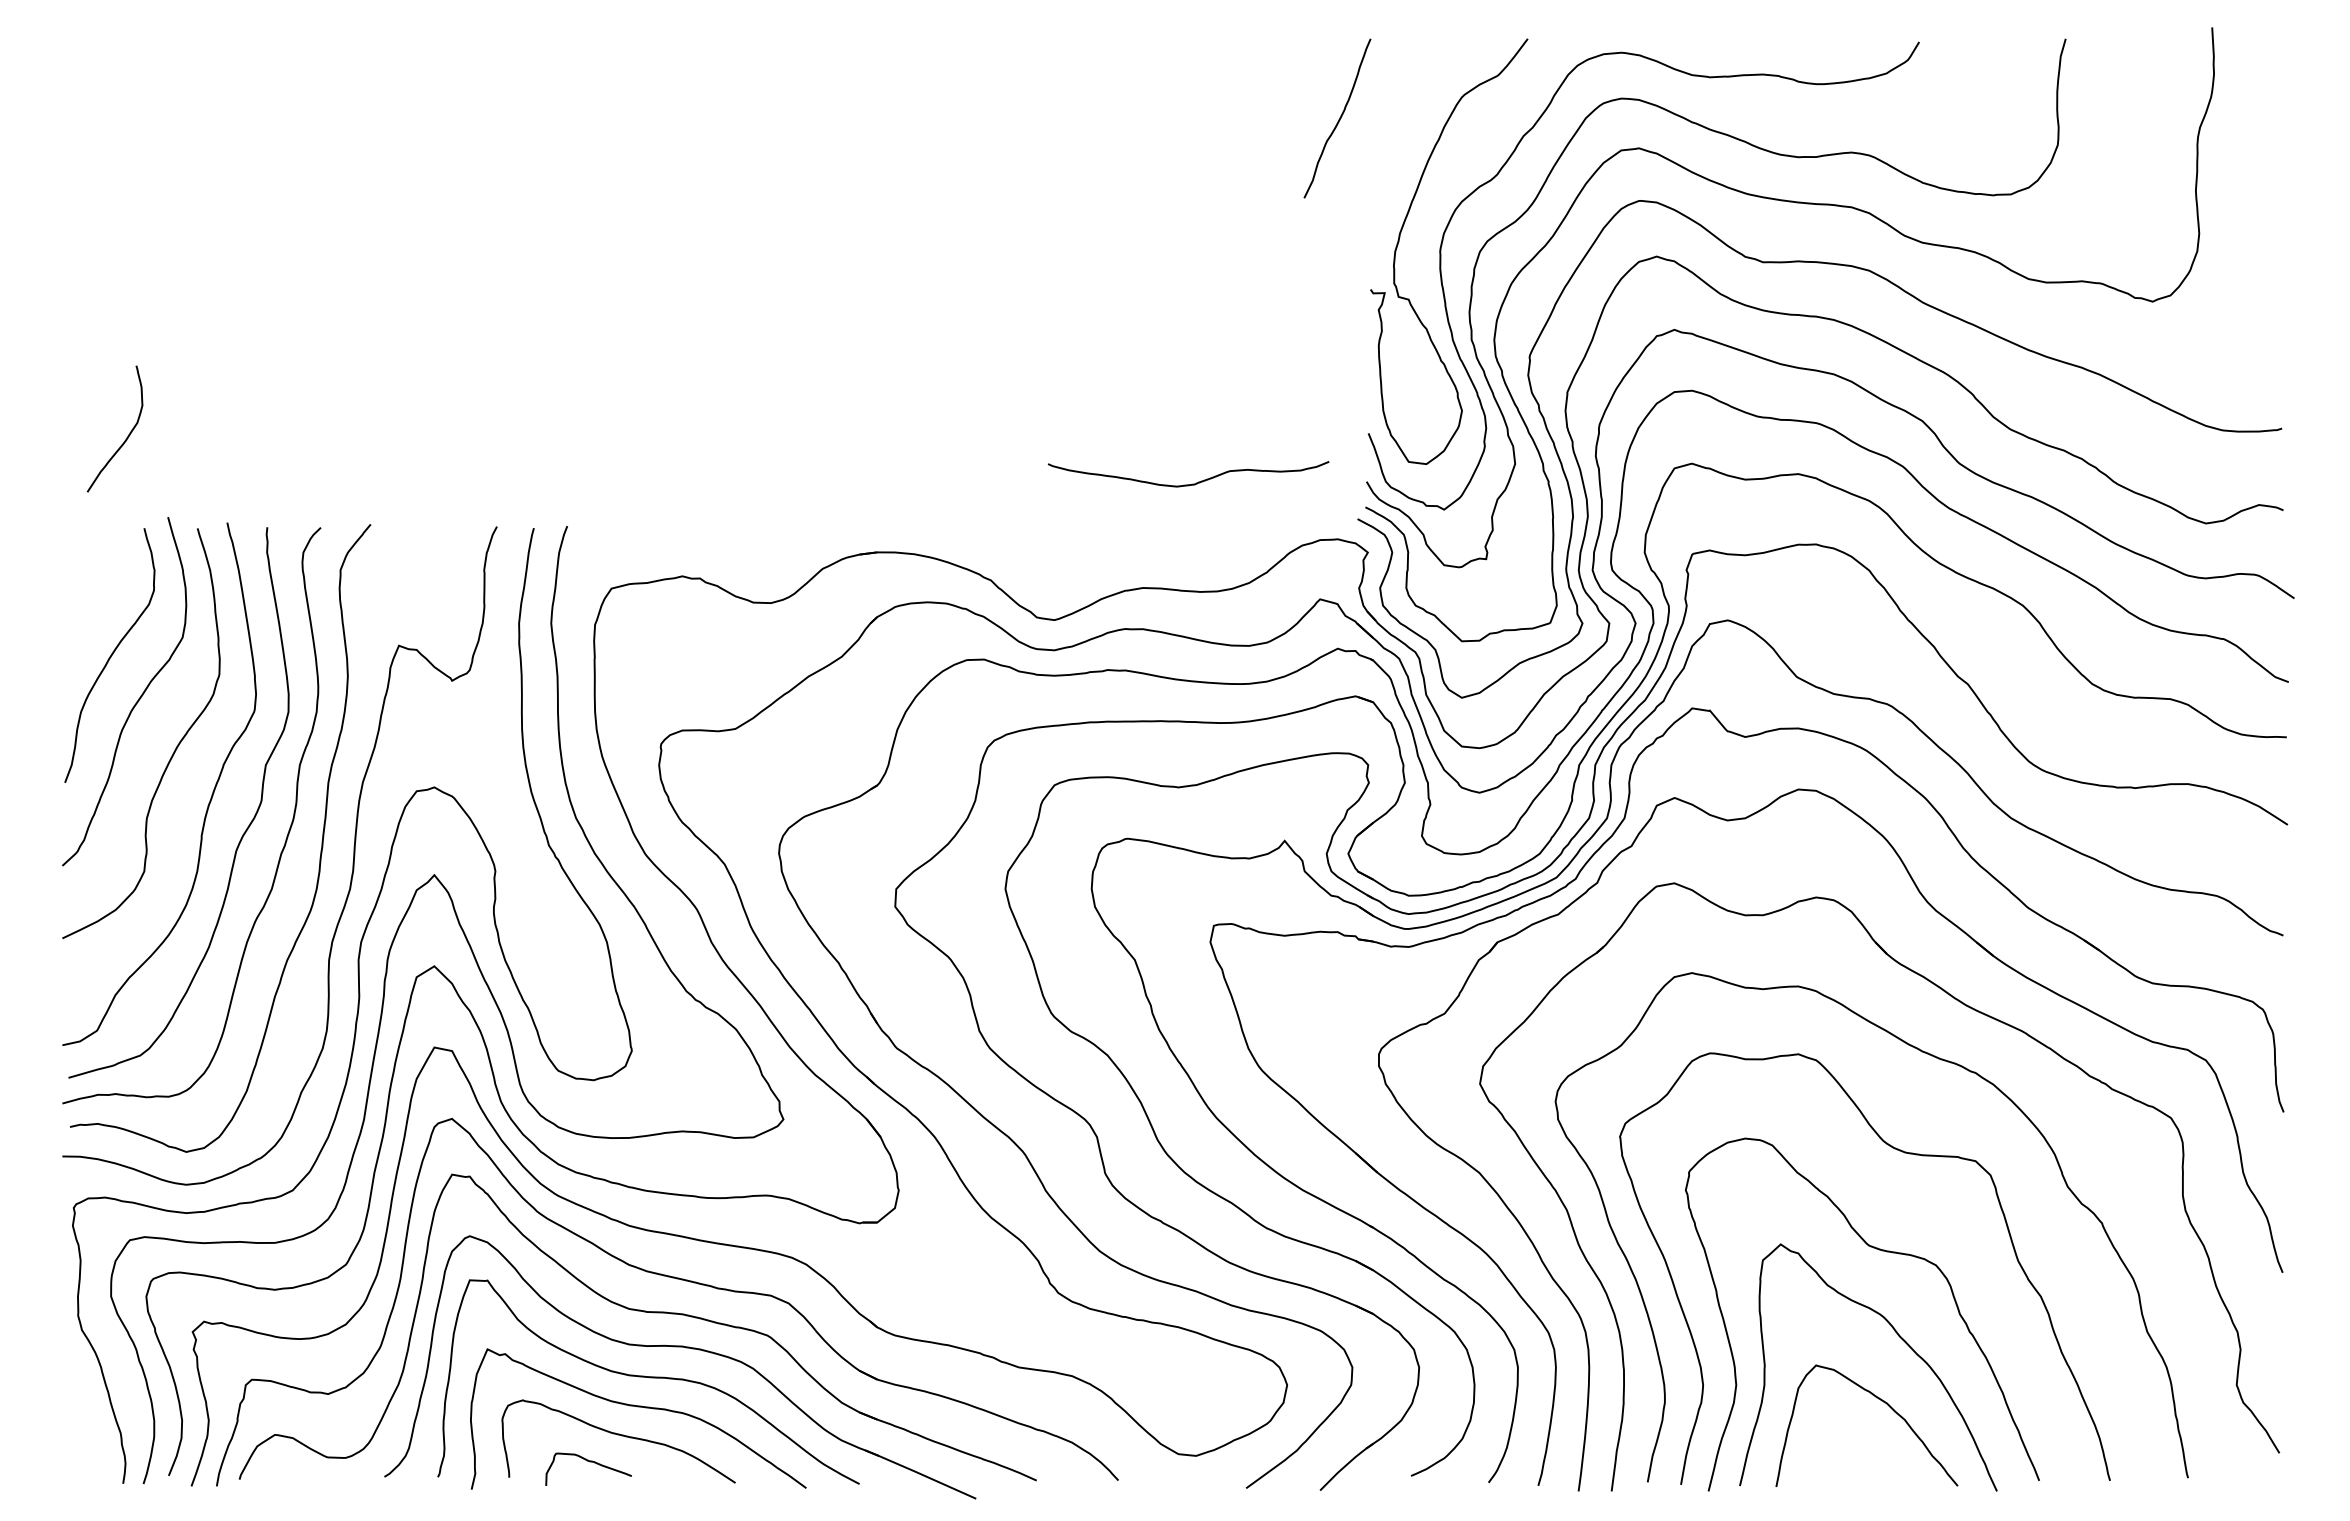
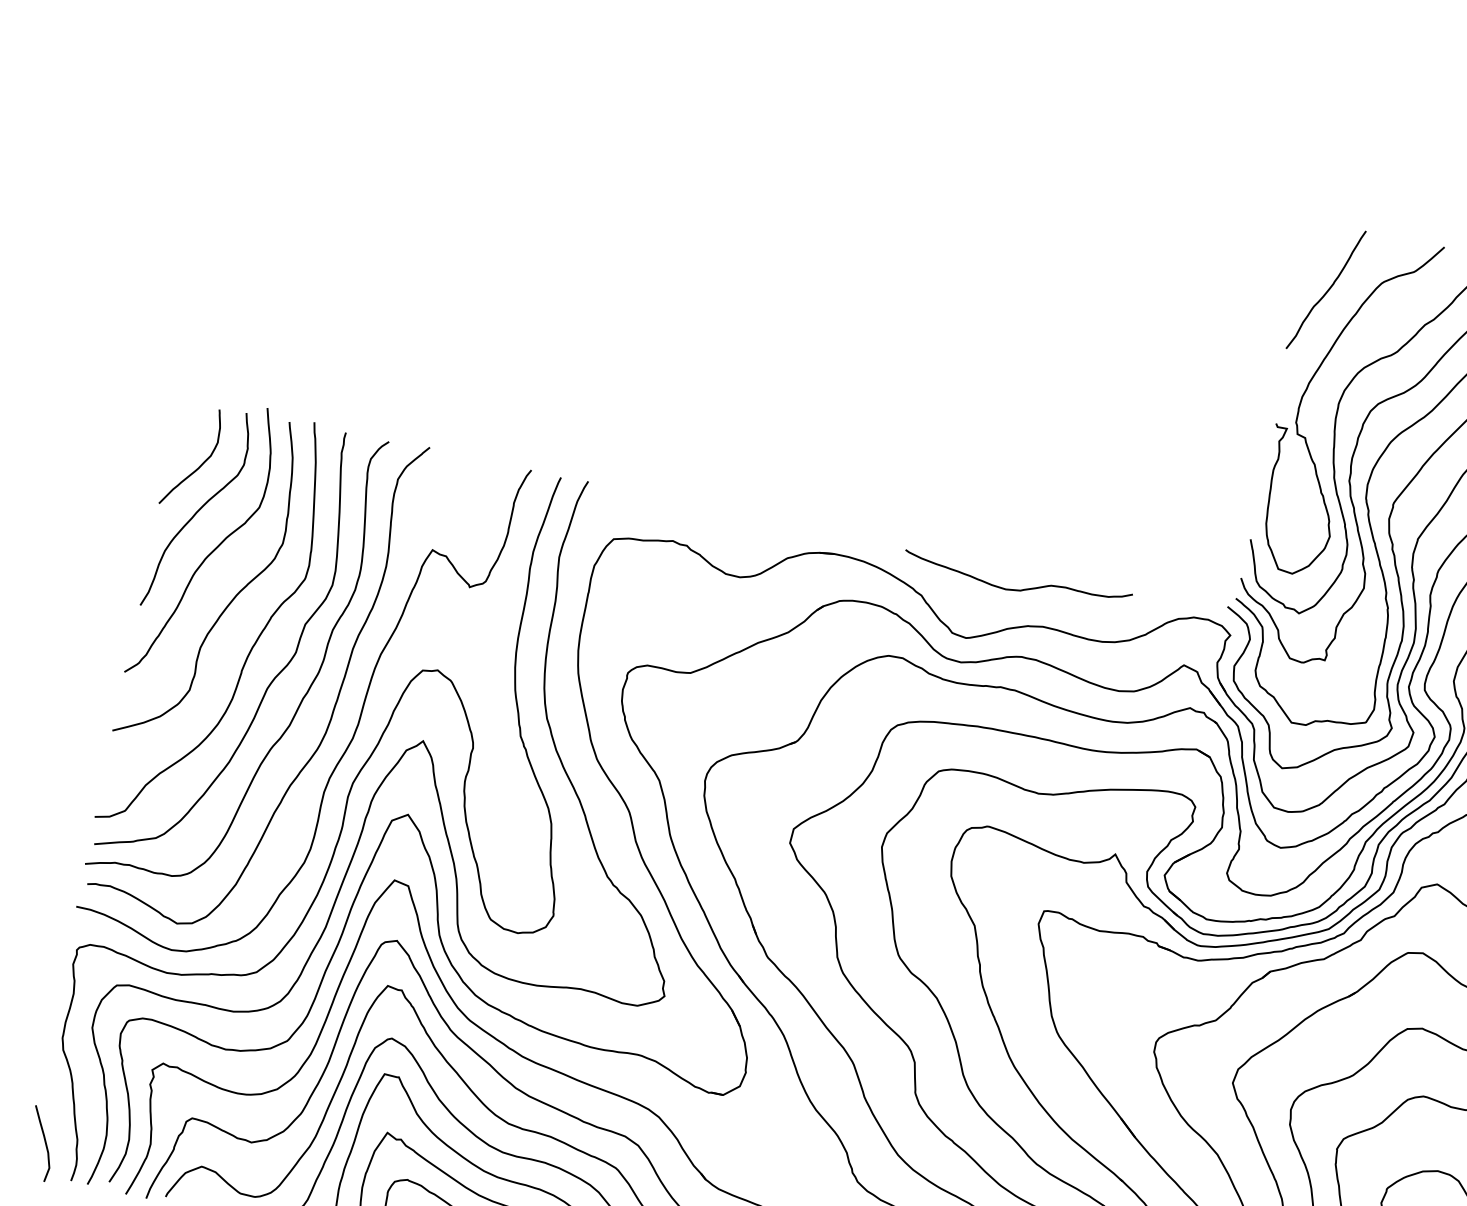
curve: (1338, 119) -> (1326, 290), moved
curve: (126, 437) -> (199, 465), moved
curve: (1192, 483) -> (1018, 589), moved
curve: (82, 1444) -> (44, 1142), added

